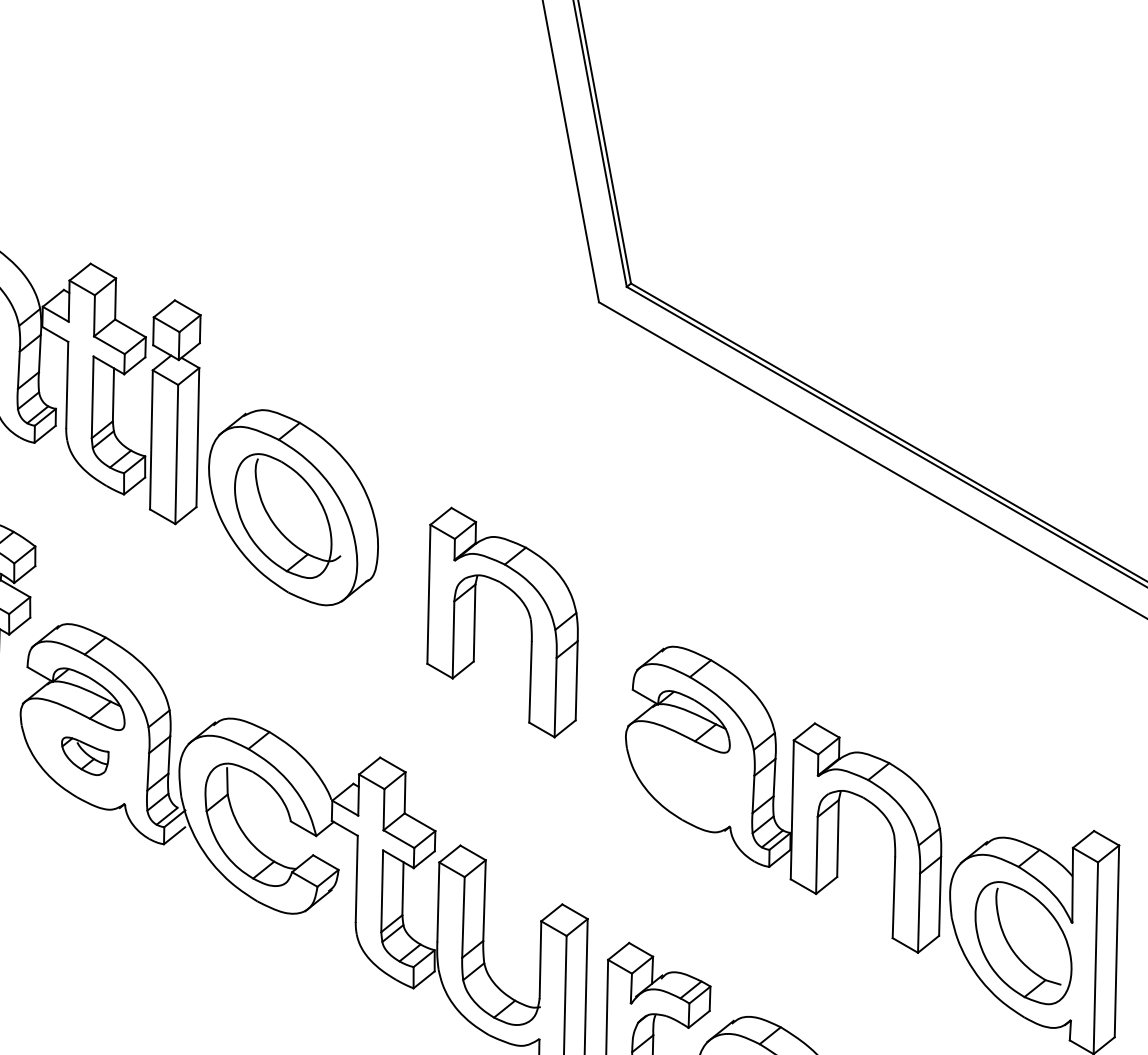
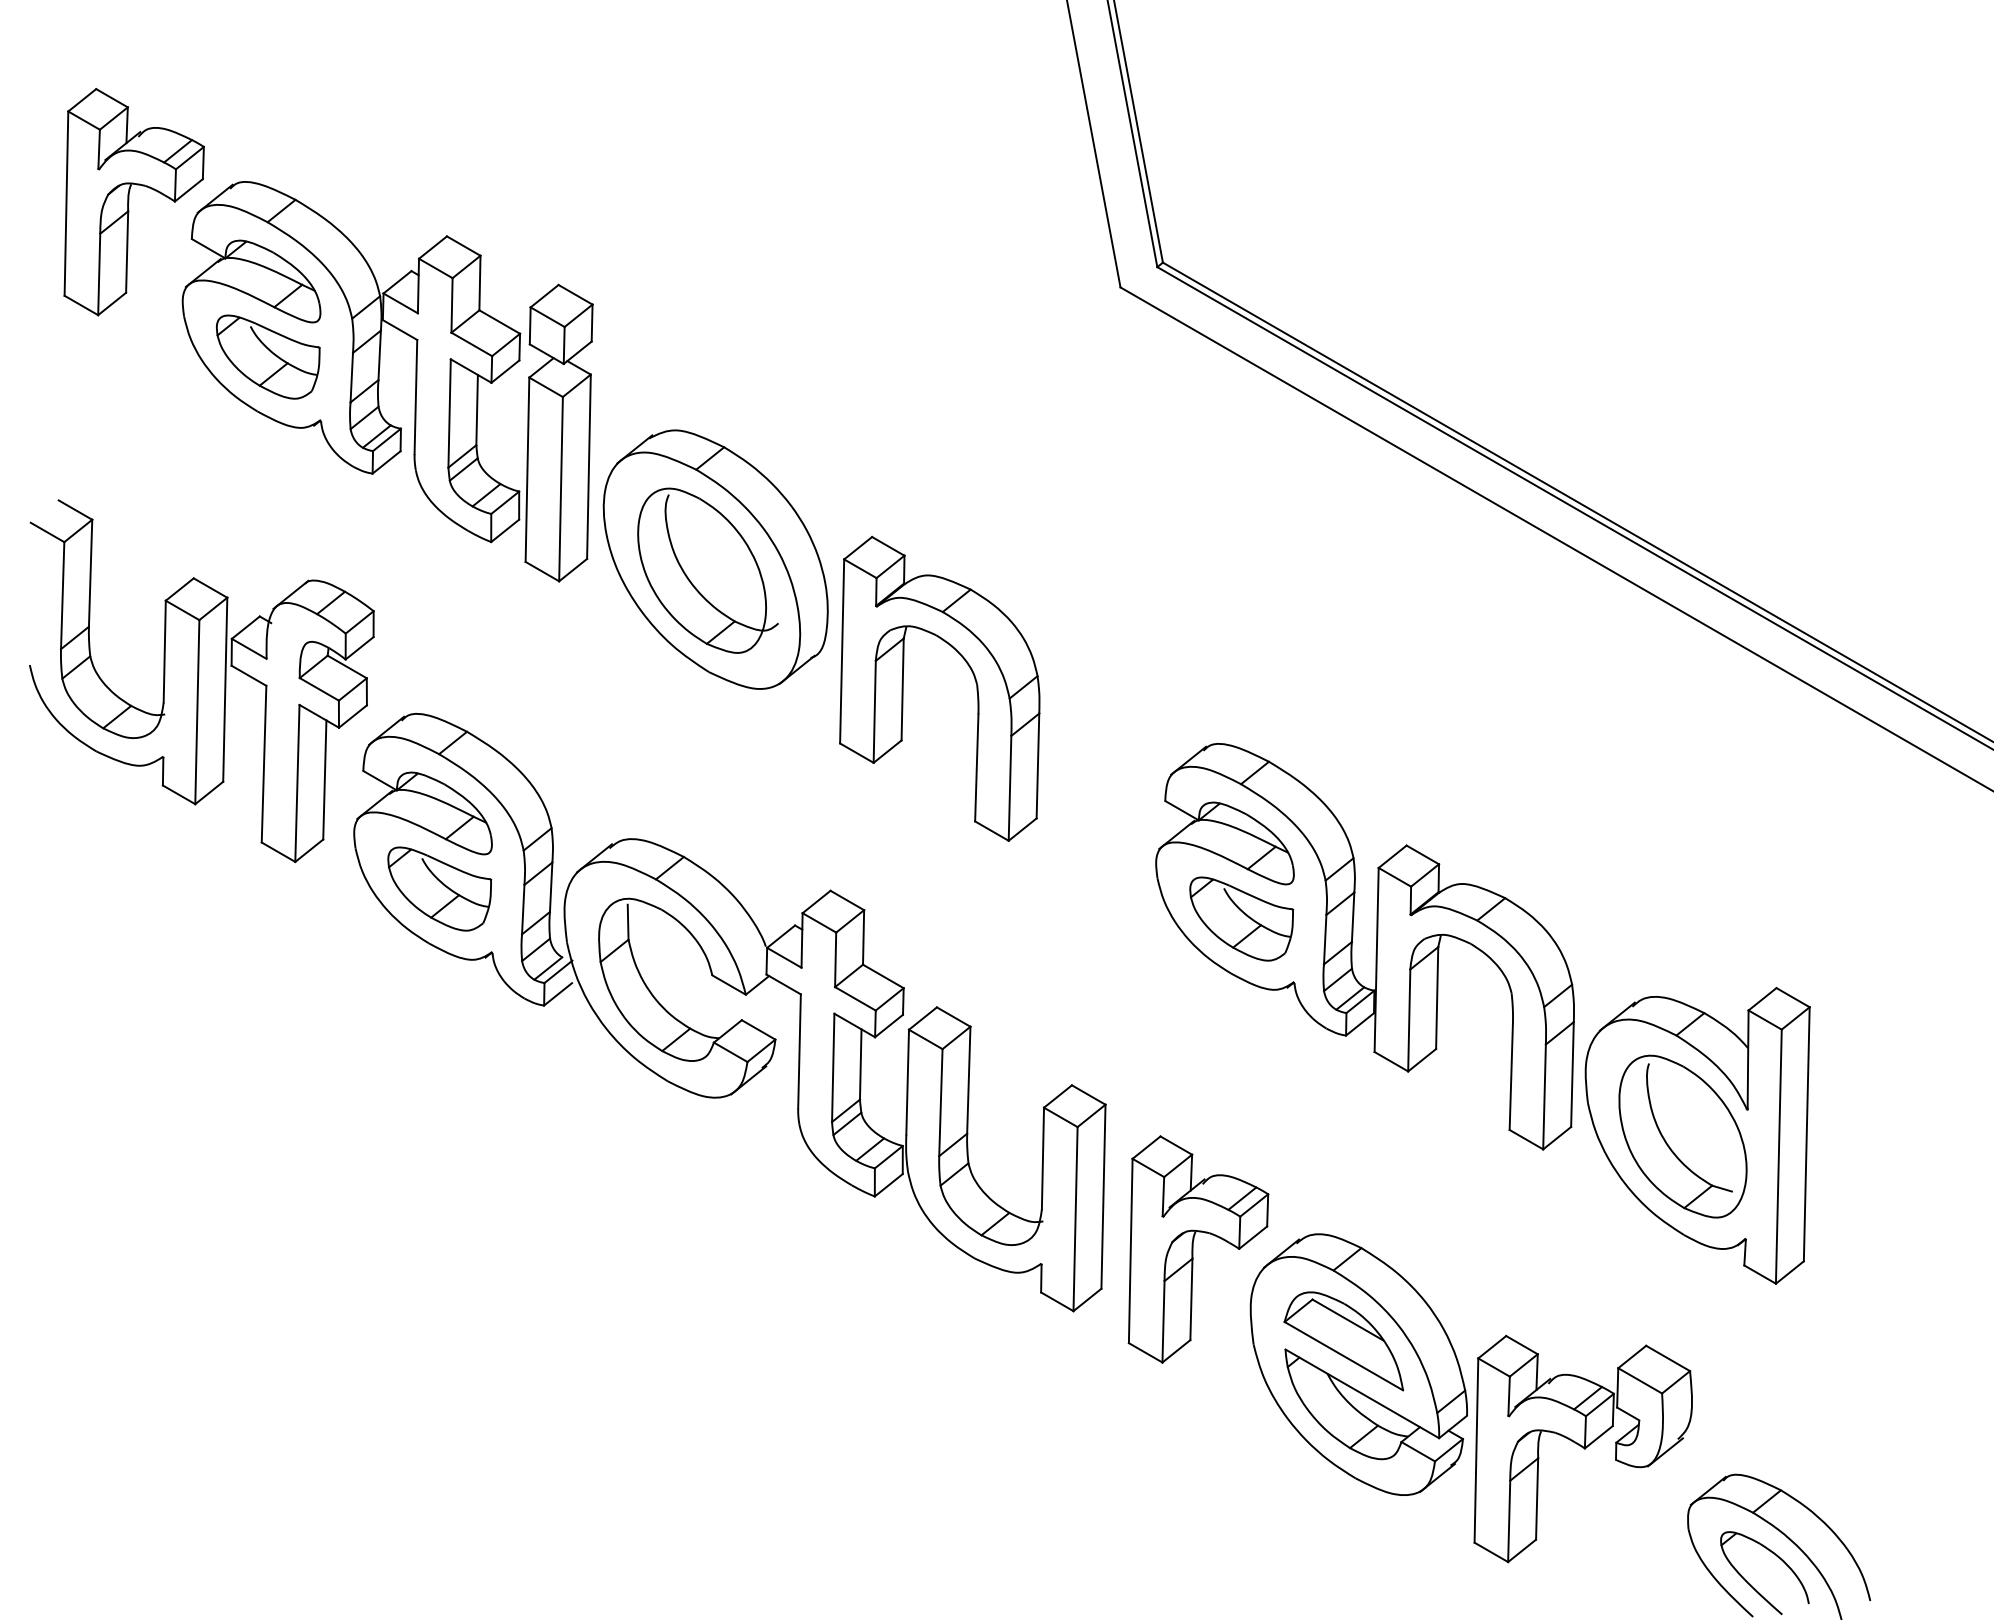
part: (527, 611) -> (972, 674), moved
part: (85, 755) -> (439, 888), size x1.67
part: (690, 778) -> (1241, 918), added

